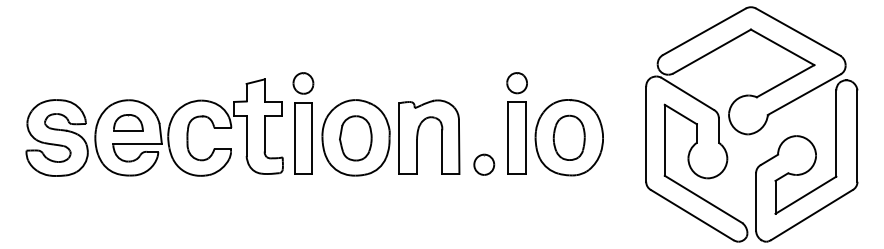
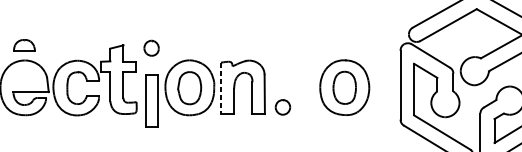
part: (128, 122) -> (24, 45), moved
part: (516, 123) -> (306, 77), removed
part: (303, 138) -> (151, 101), moved
line: (399, 139) -> (221, 89), solid -> dashed

